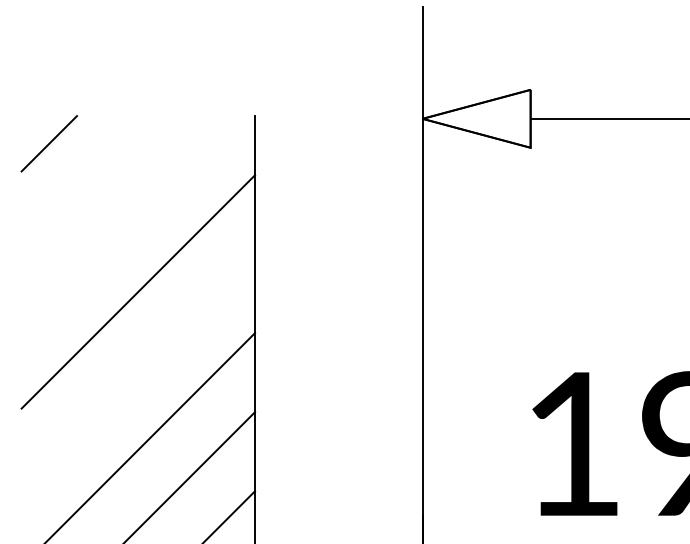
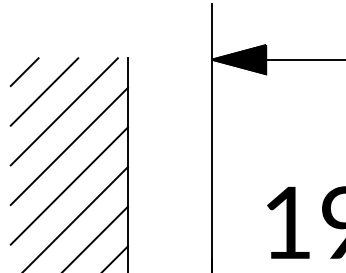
fill: (475, 118) -> (238, 59), added
line: (88, 182) -> (44, 91), added
line: (126, 222) -> (63, 111), added
line: (136, 369) -> (68, 185), added

